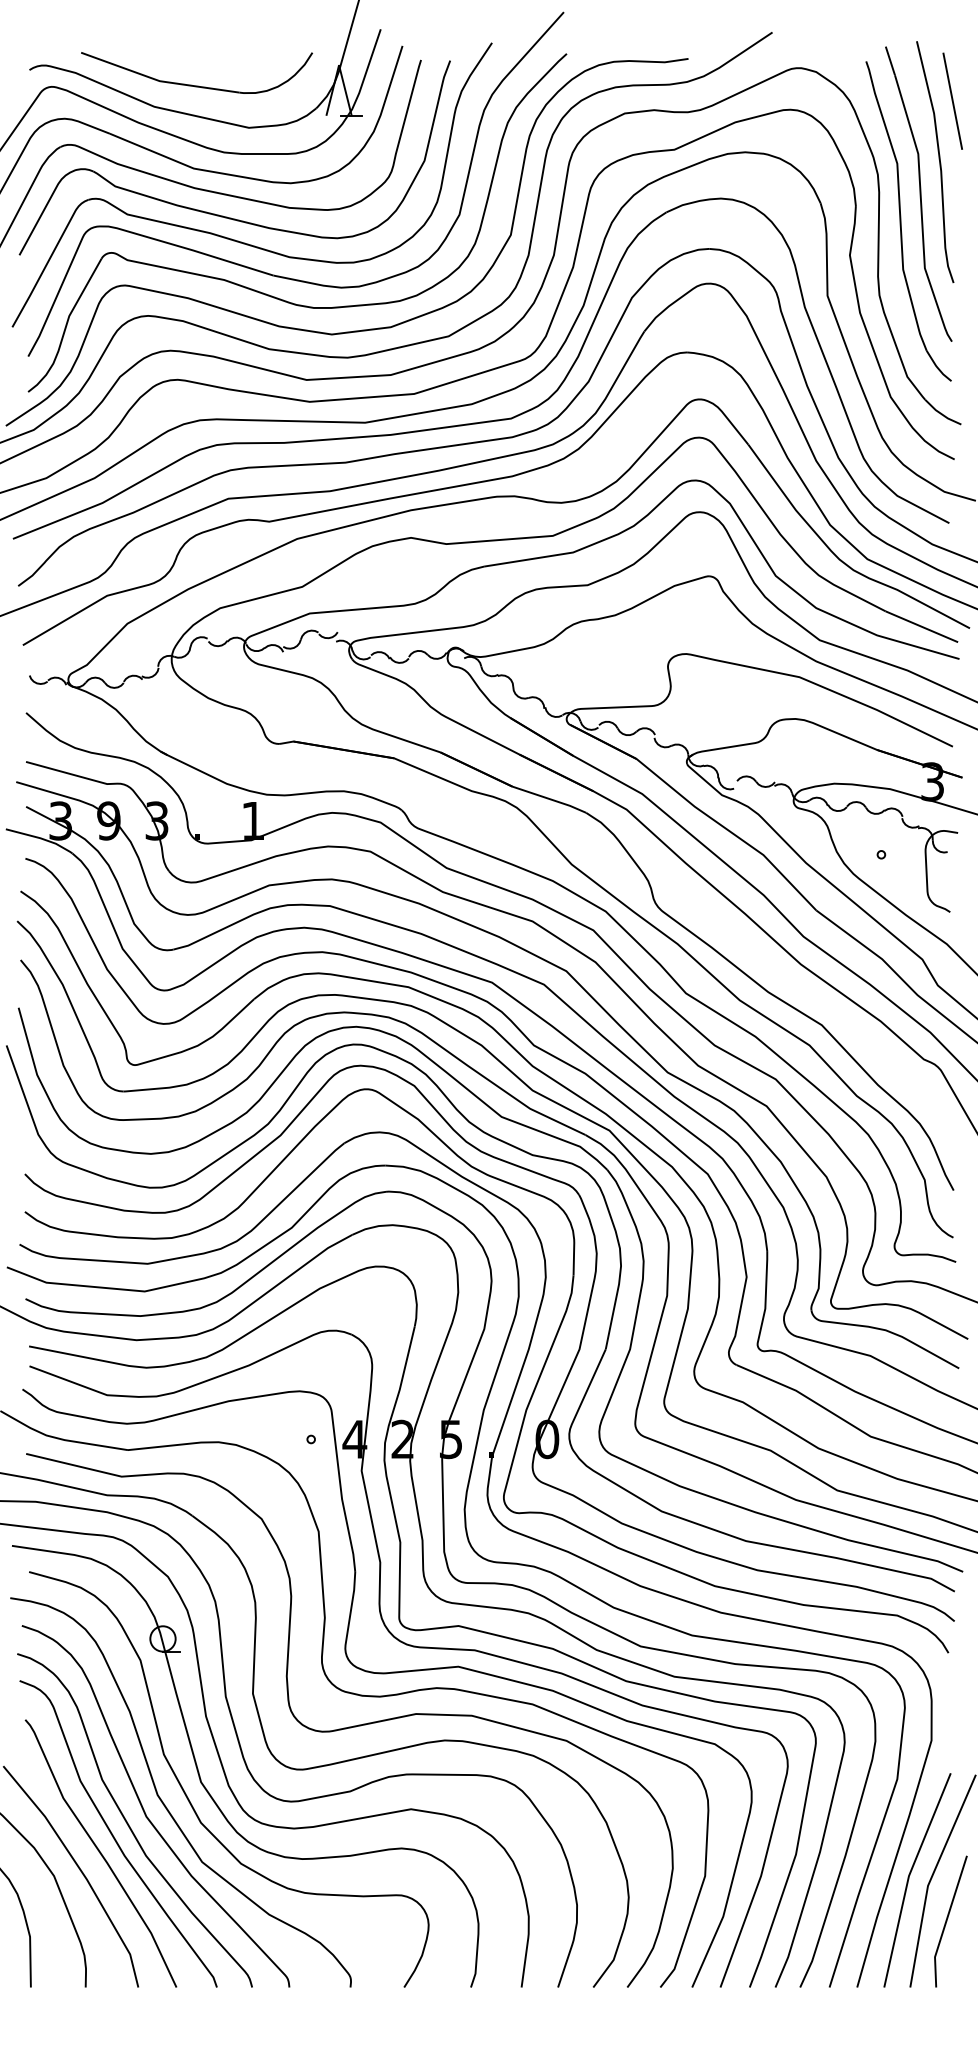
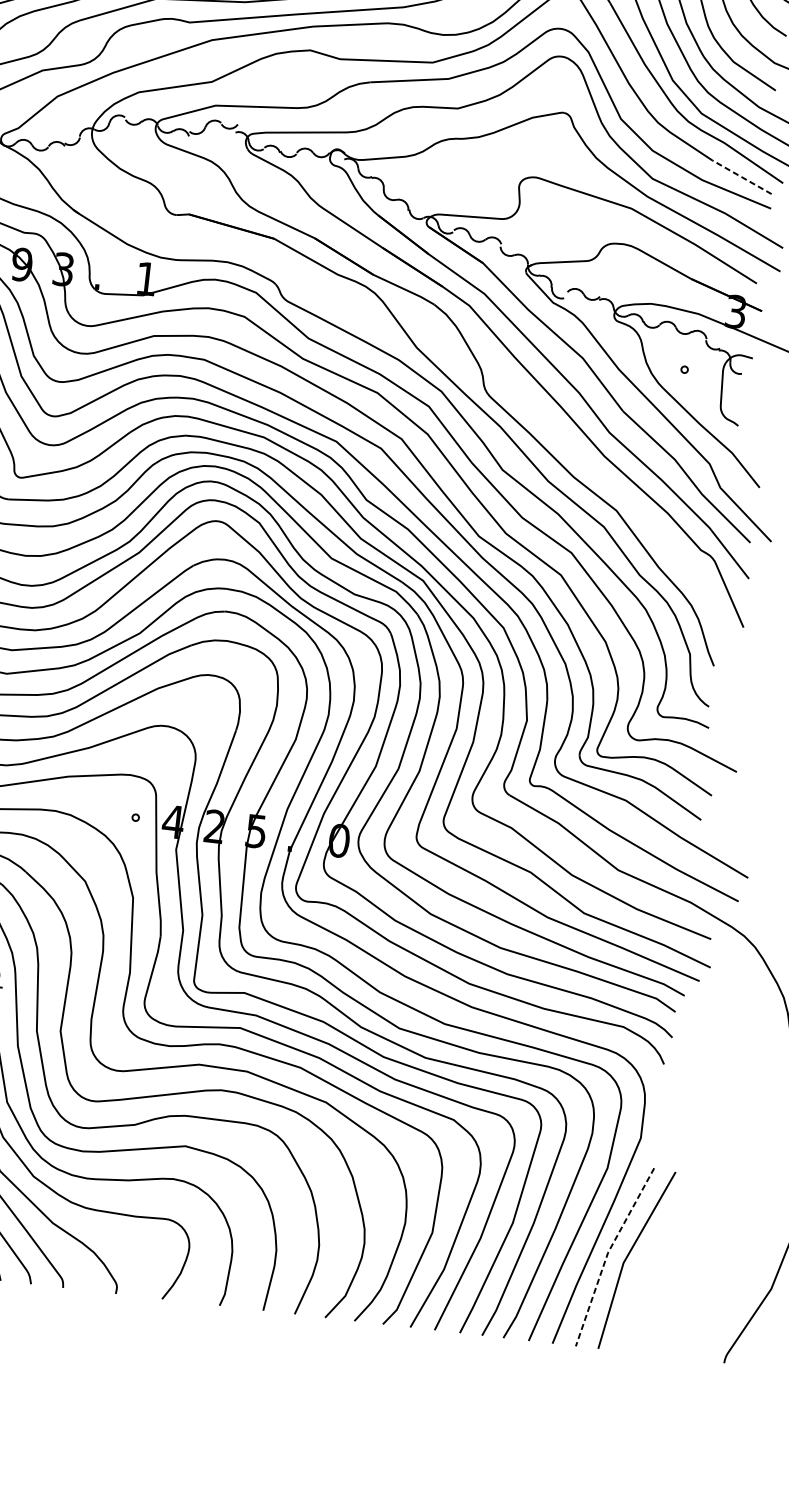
line: (921, 626) -> (741, 176), solid -> dashed
line: (908, 1877) -> (607, 1253), solid -> dashed
line: (947, 1921) -> (636, 1295), removed

